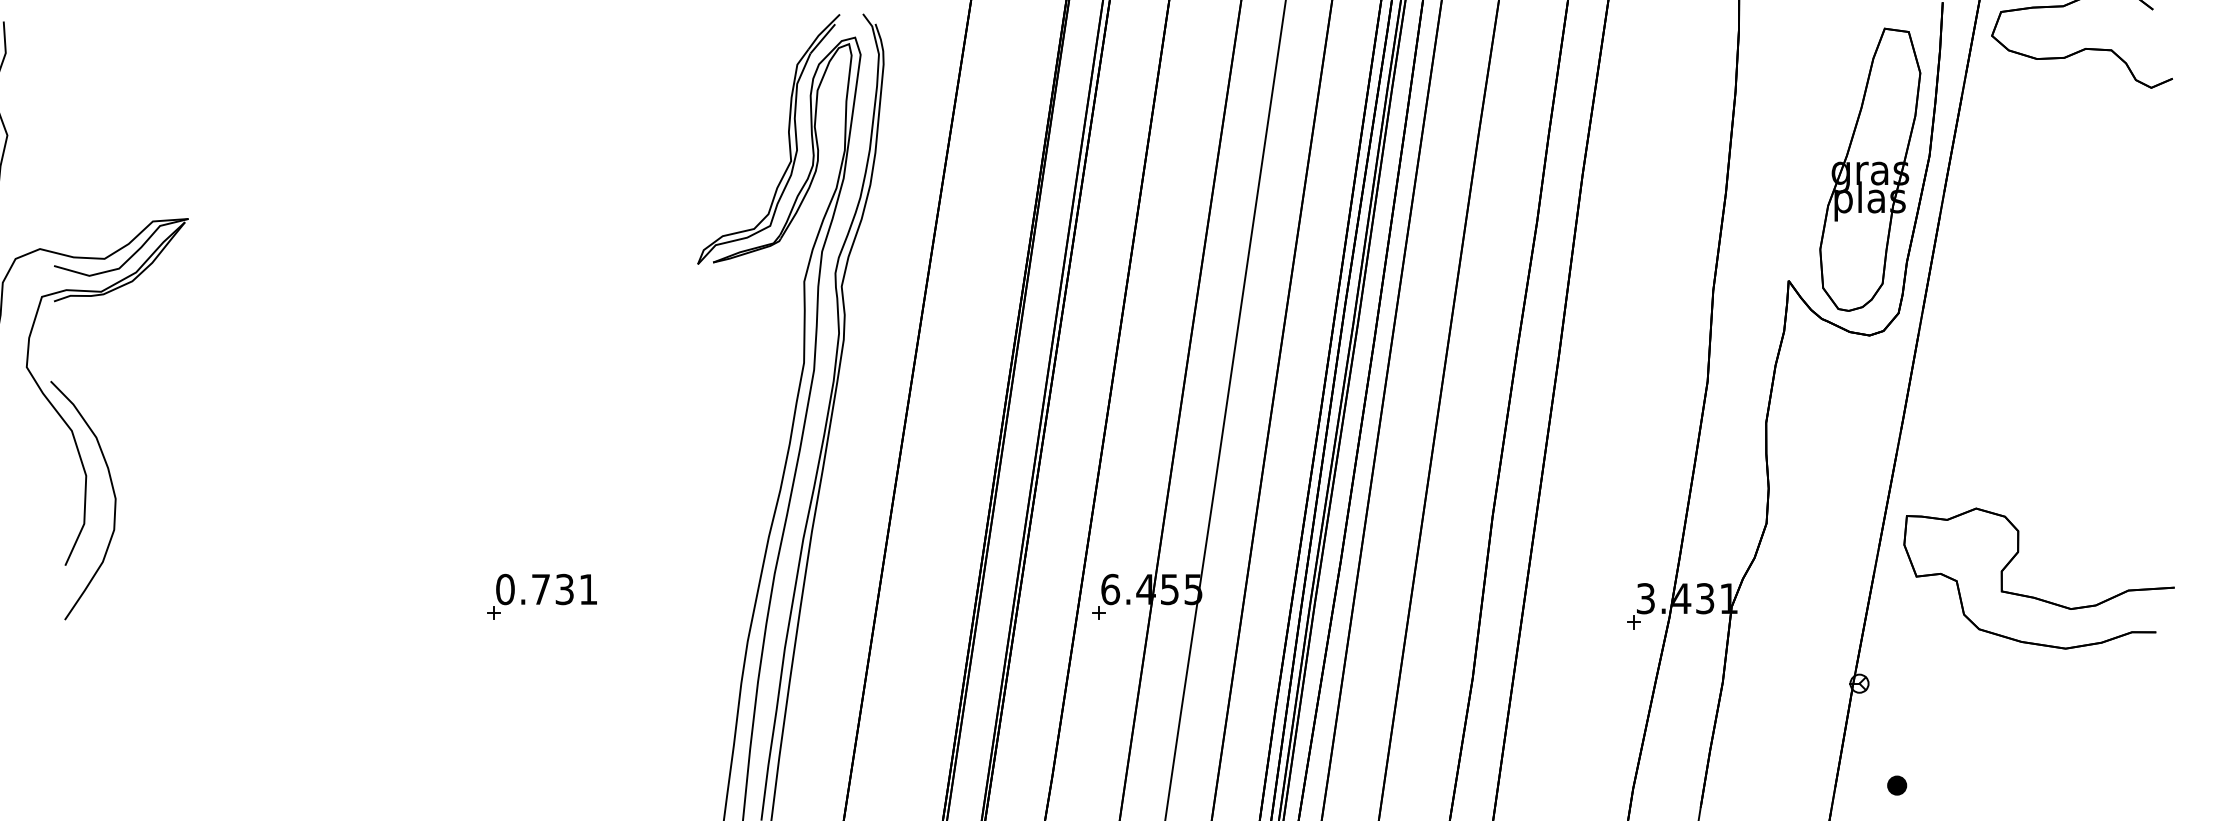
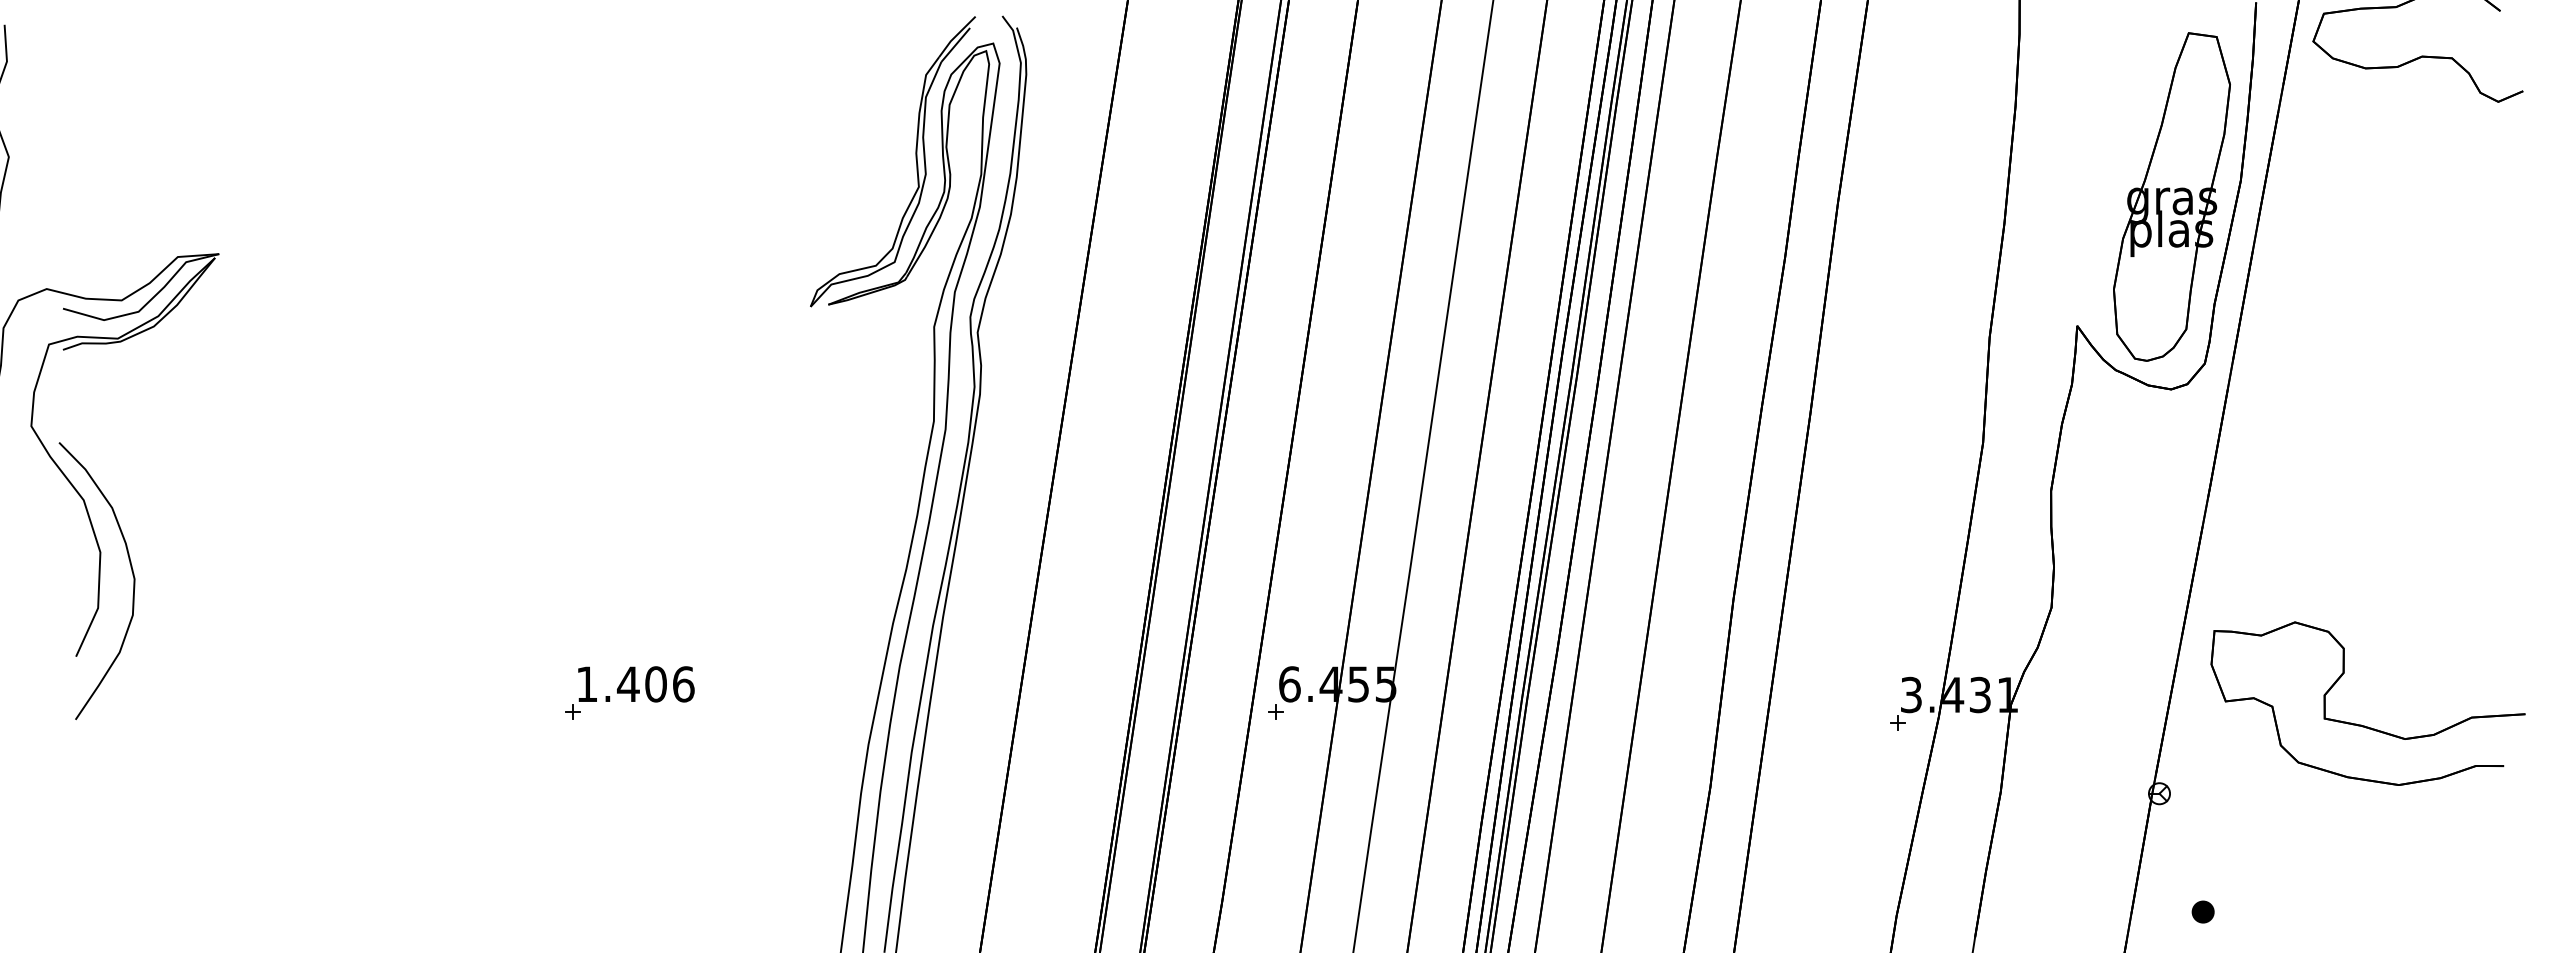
text: (547, 589) -> (635, 684), 0.731 -> 1.406
part: (2033, 596) -> (2361, 724), moved

